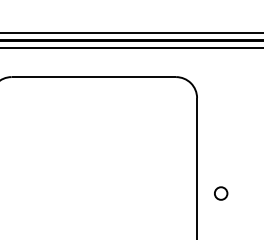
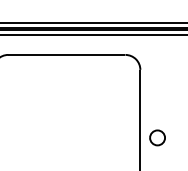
part: (220, 193) -> (157, 137), size x1.67

